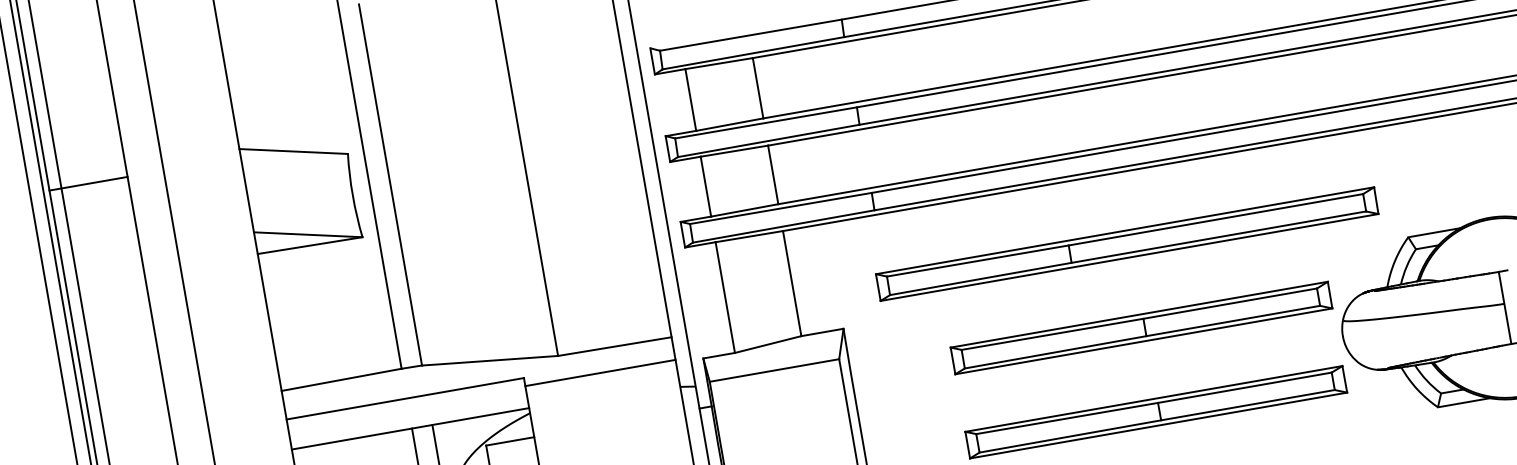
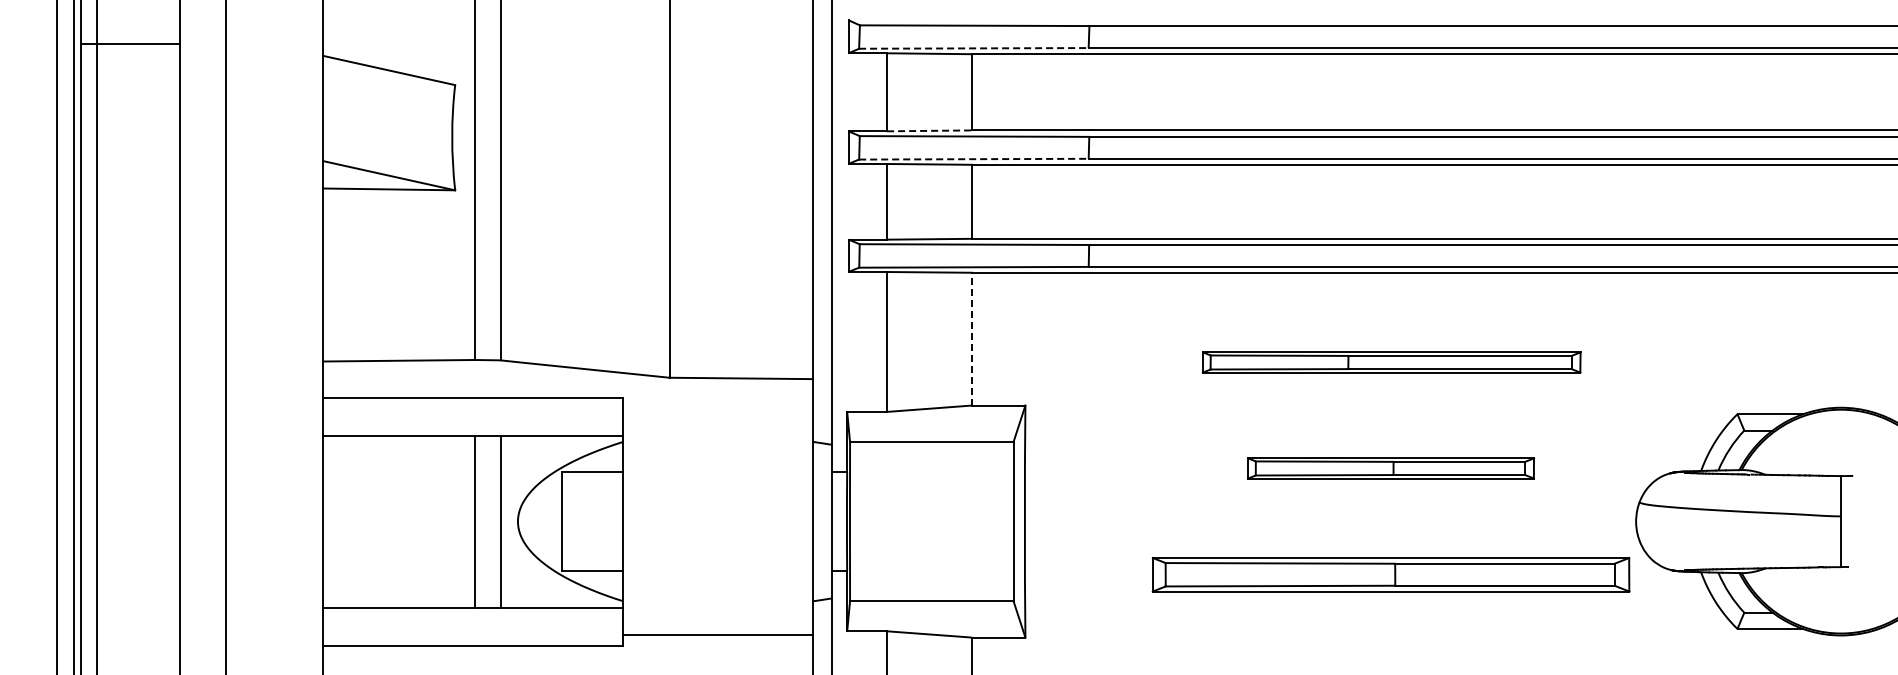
line: (753, 53) -> (973, 48), solid -> dashed
line: (729, 124) -> (929, 130), solid -> dashed
line: (768, 141) -> (973, 159), solid -> dashed
line: (88, 184) -> (130, 44), moved
part: (1127, 244) -> (1391, 362), size x0.6
line: (792, 283) -> (972, 338), solid -> dashed
part: (1141, 328) -> (1390, 468), size x0.6
line: (600, 372) -> (717, 407), removed

